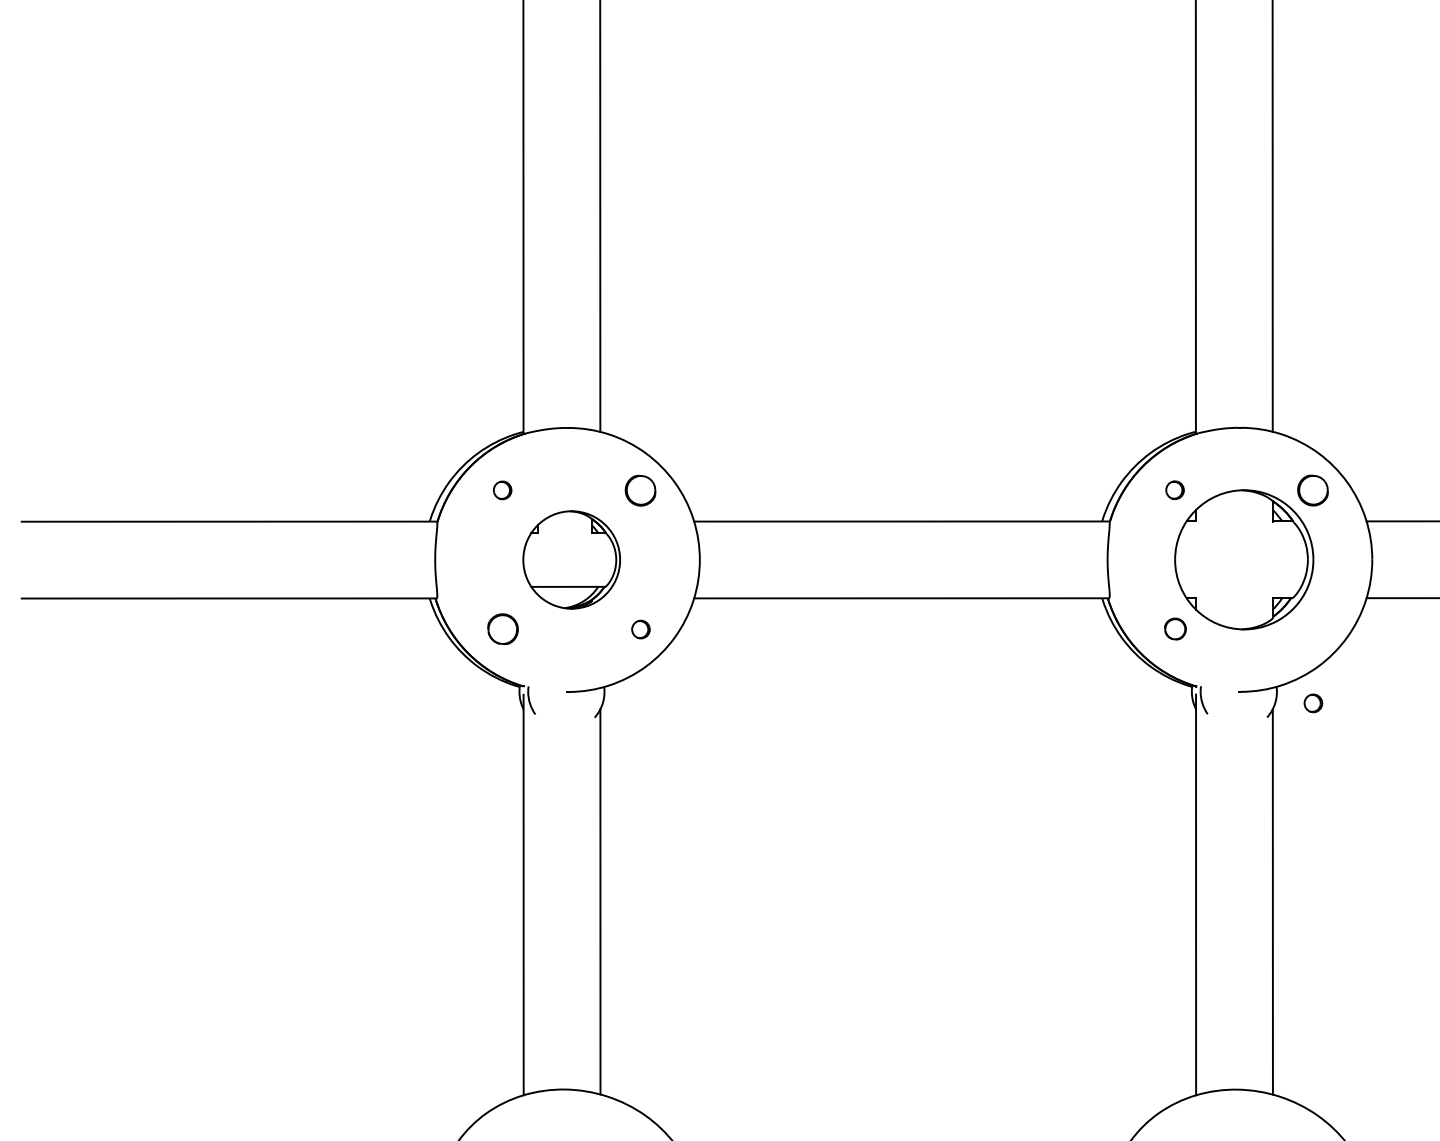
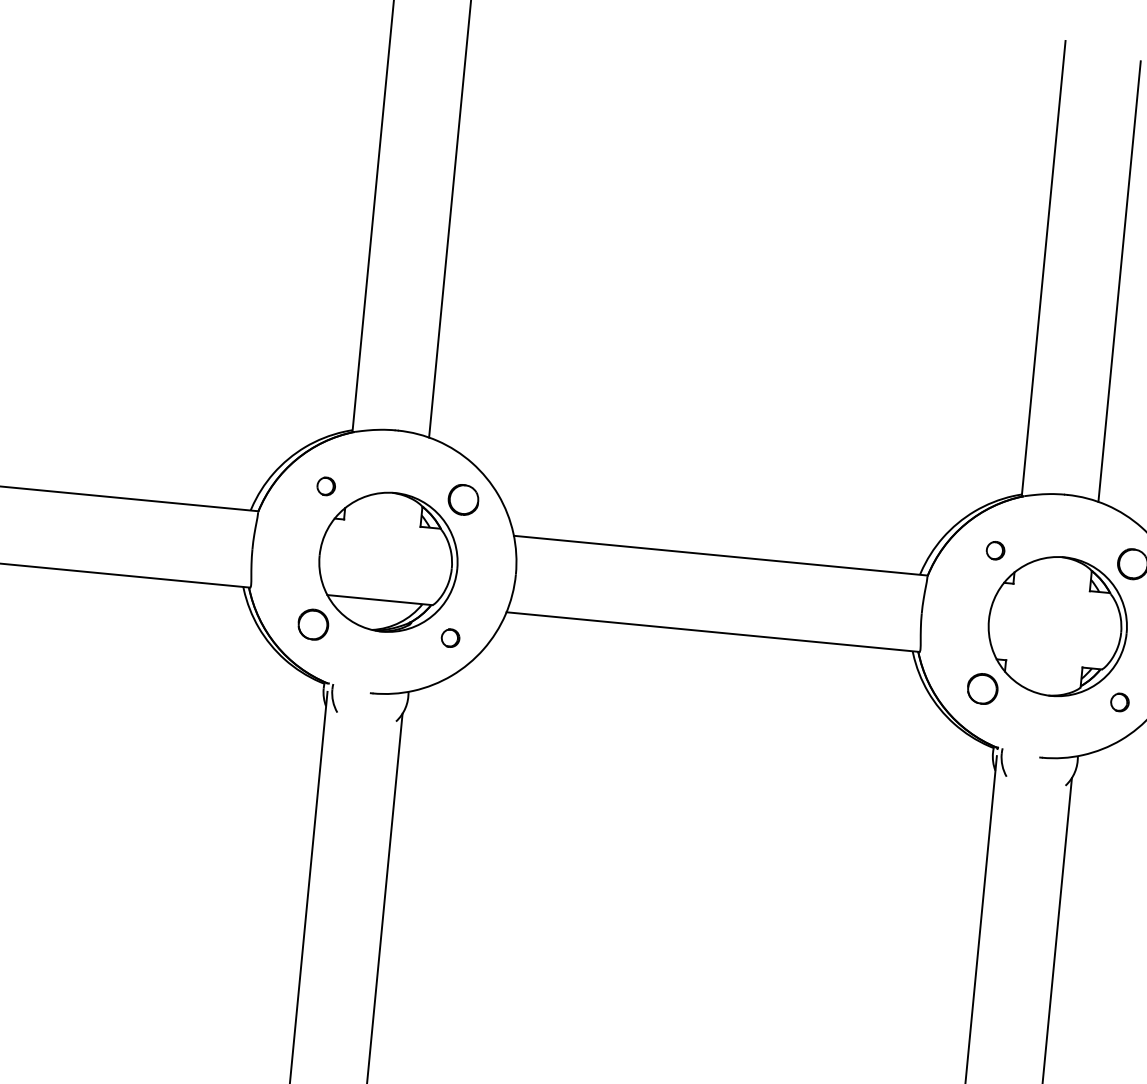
part: (571, 559) -> (388, 561), size x1.43
part: (1175, 628) -> (982, 688), size x1.43
part: (1313, 703) -> (1120, 702), moved

